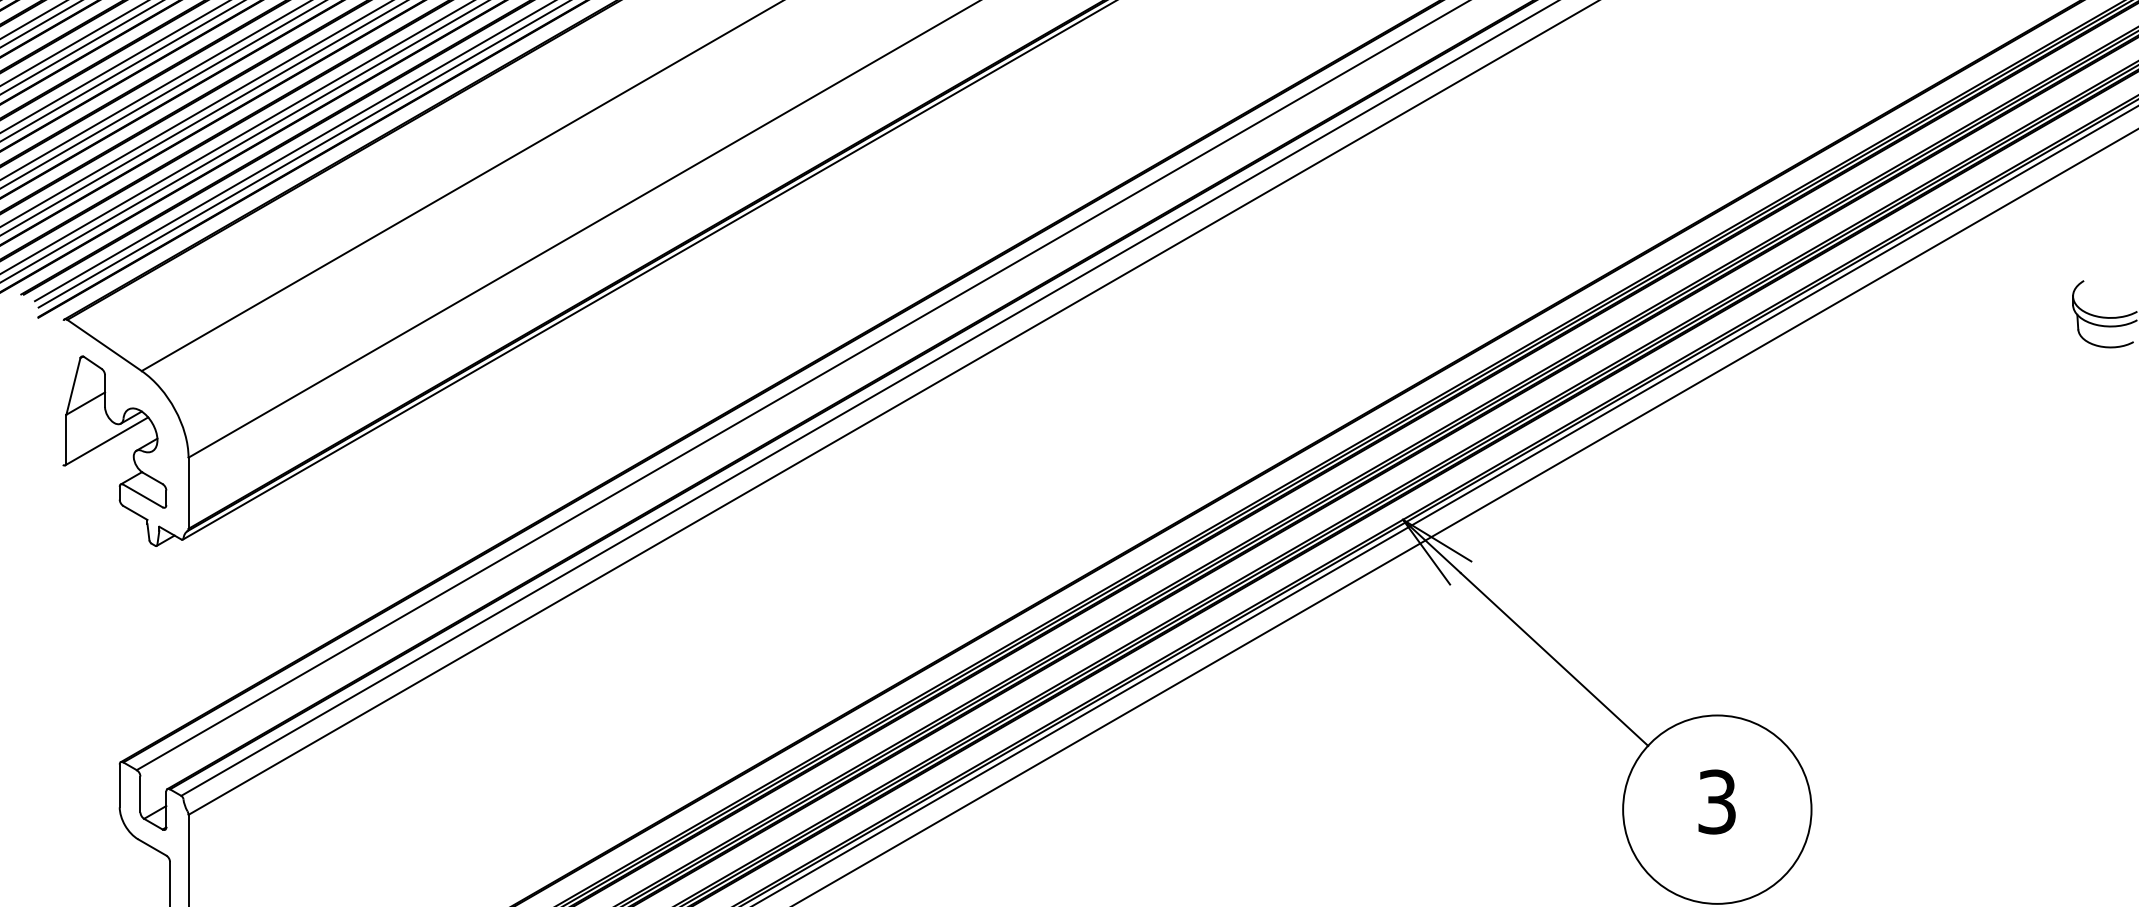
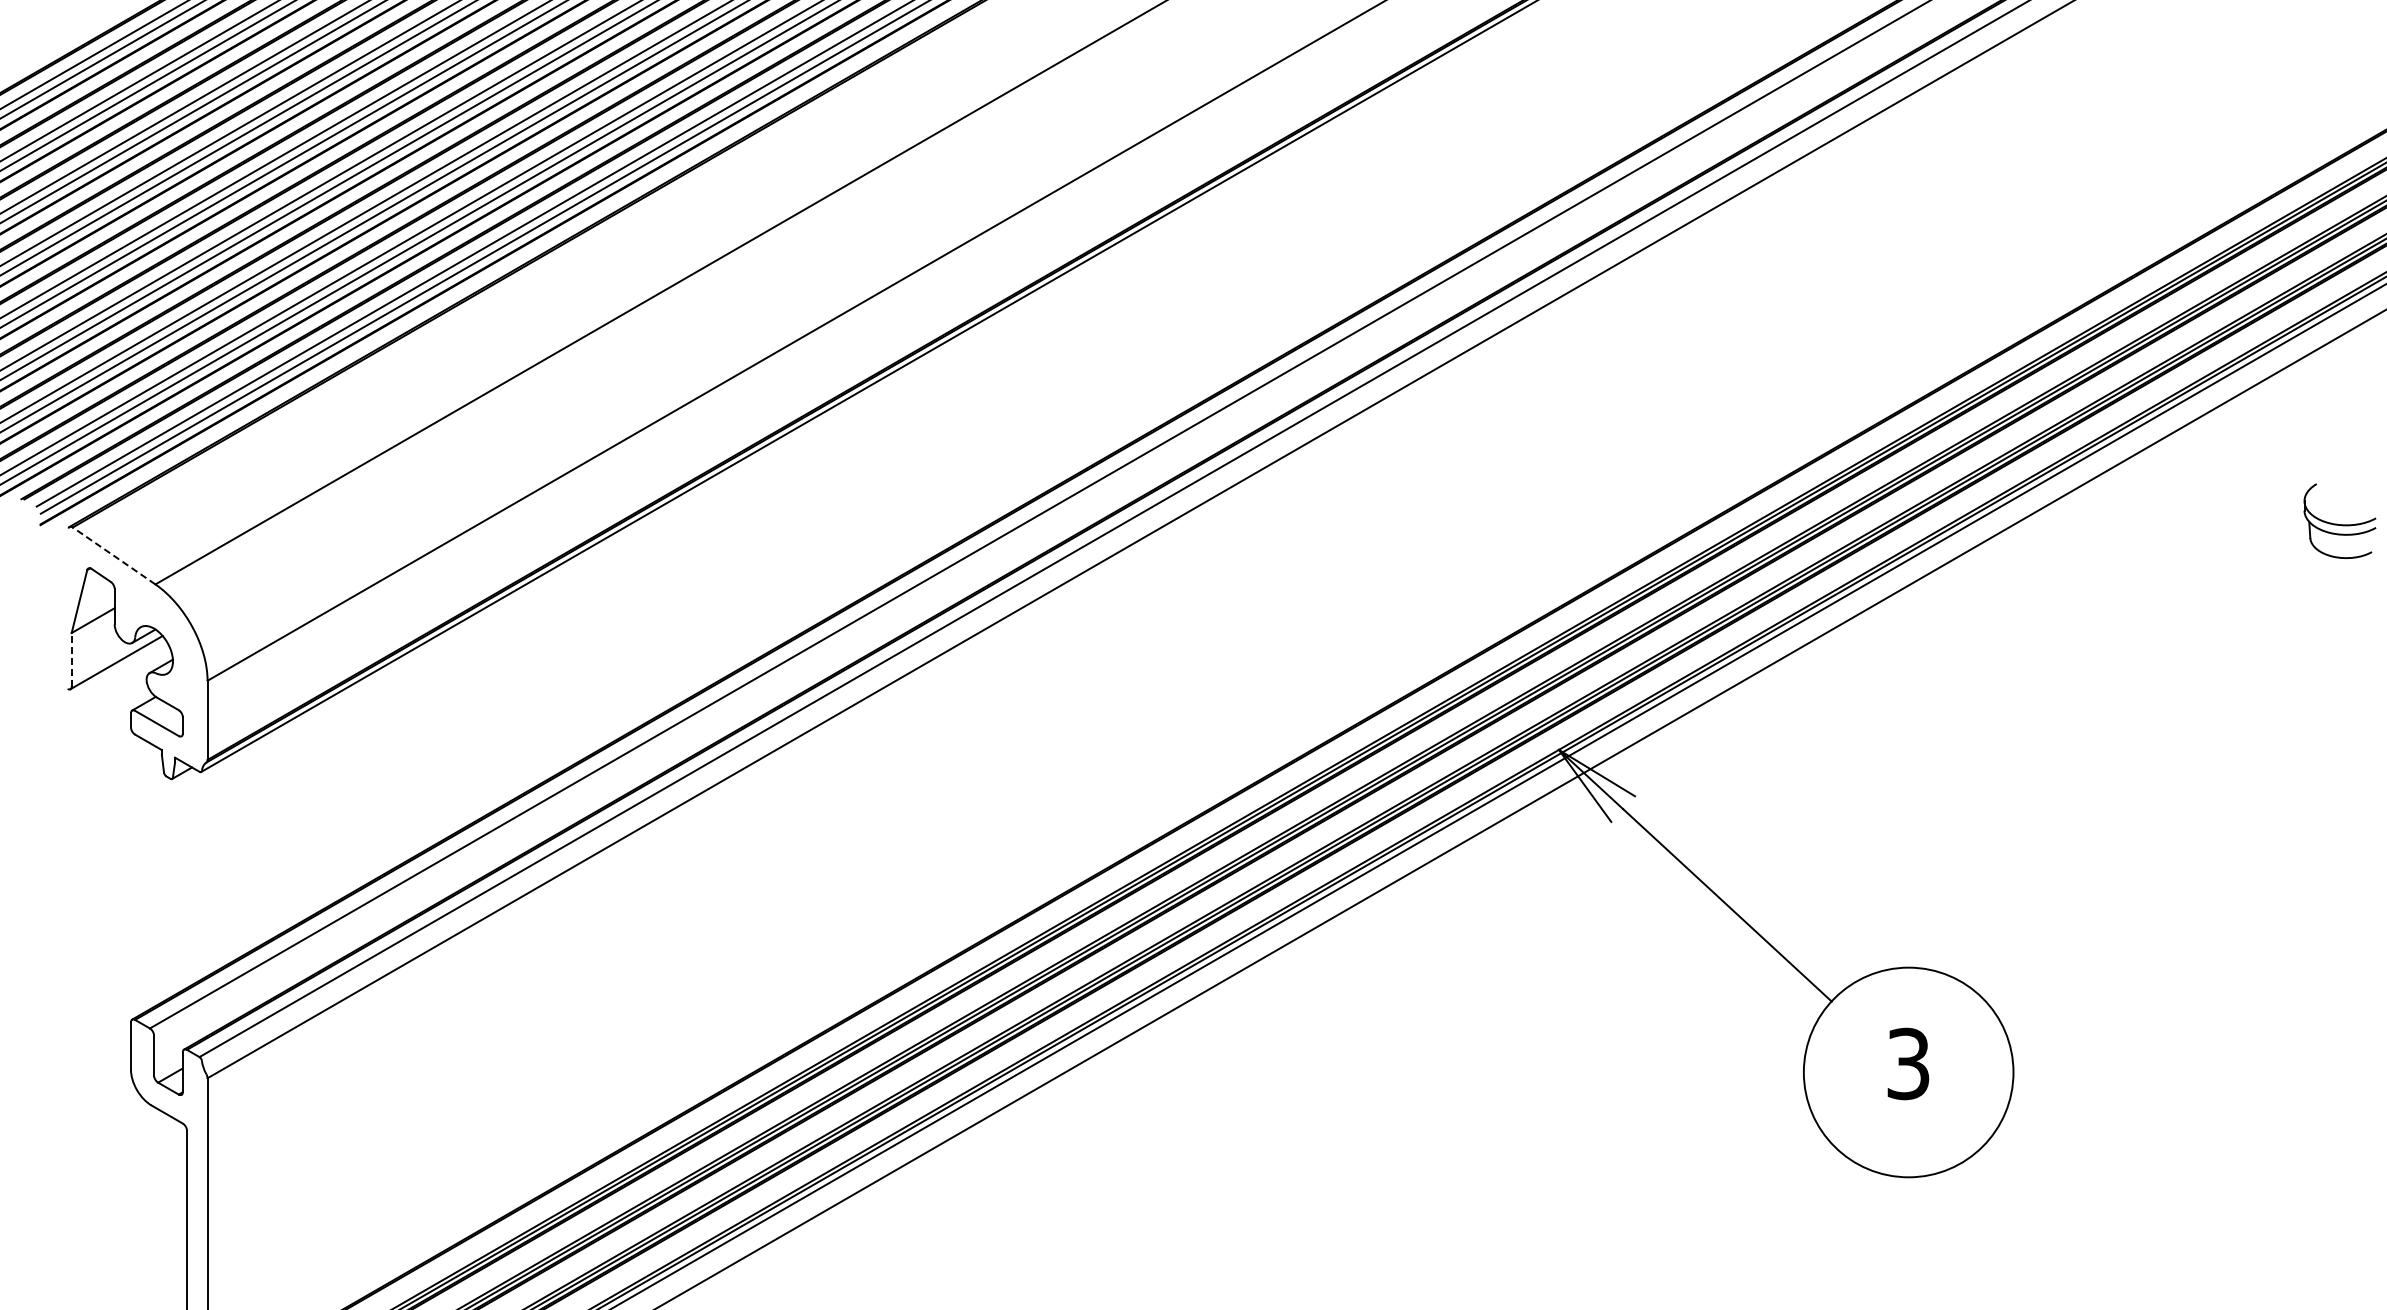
line: (104, 345) -> (113, 555), solid -> dashed
line: (66, 438) -> (71, 659), solid -> dashed

